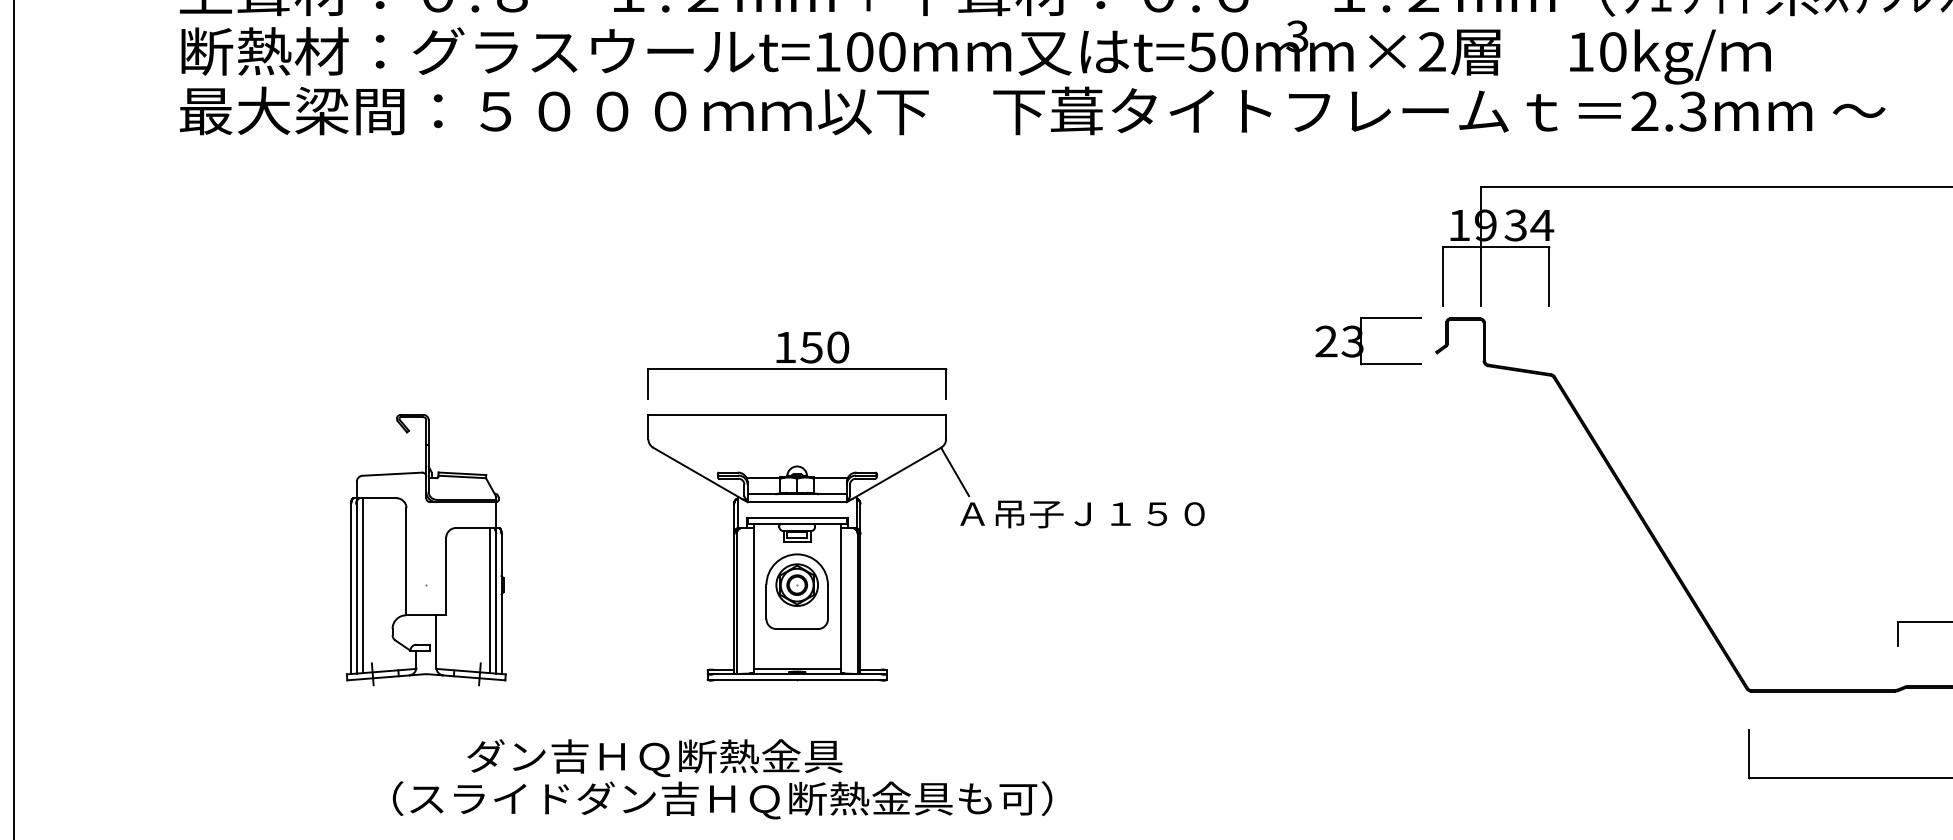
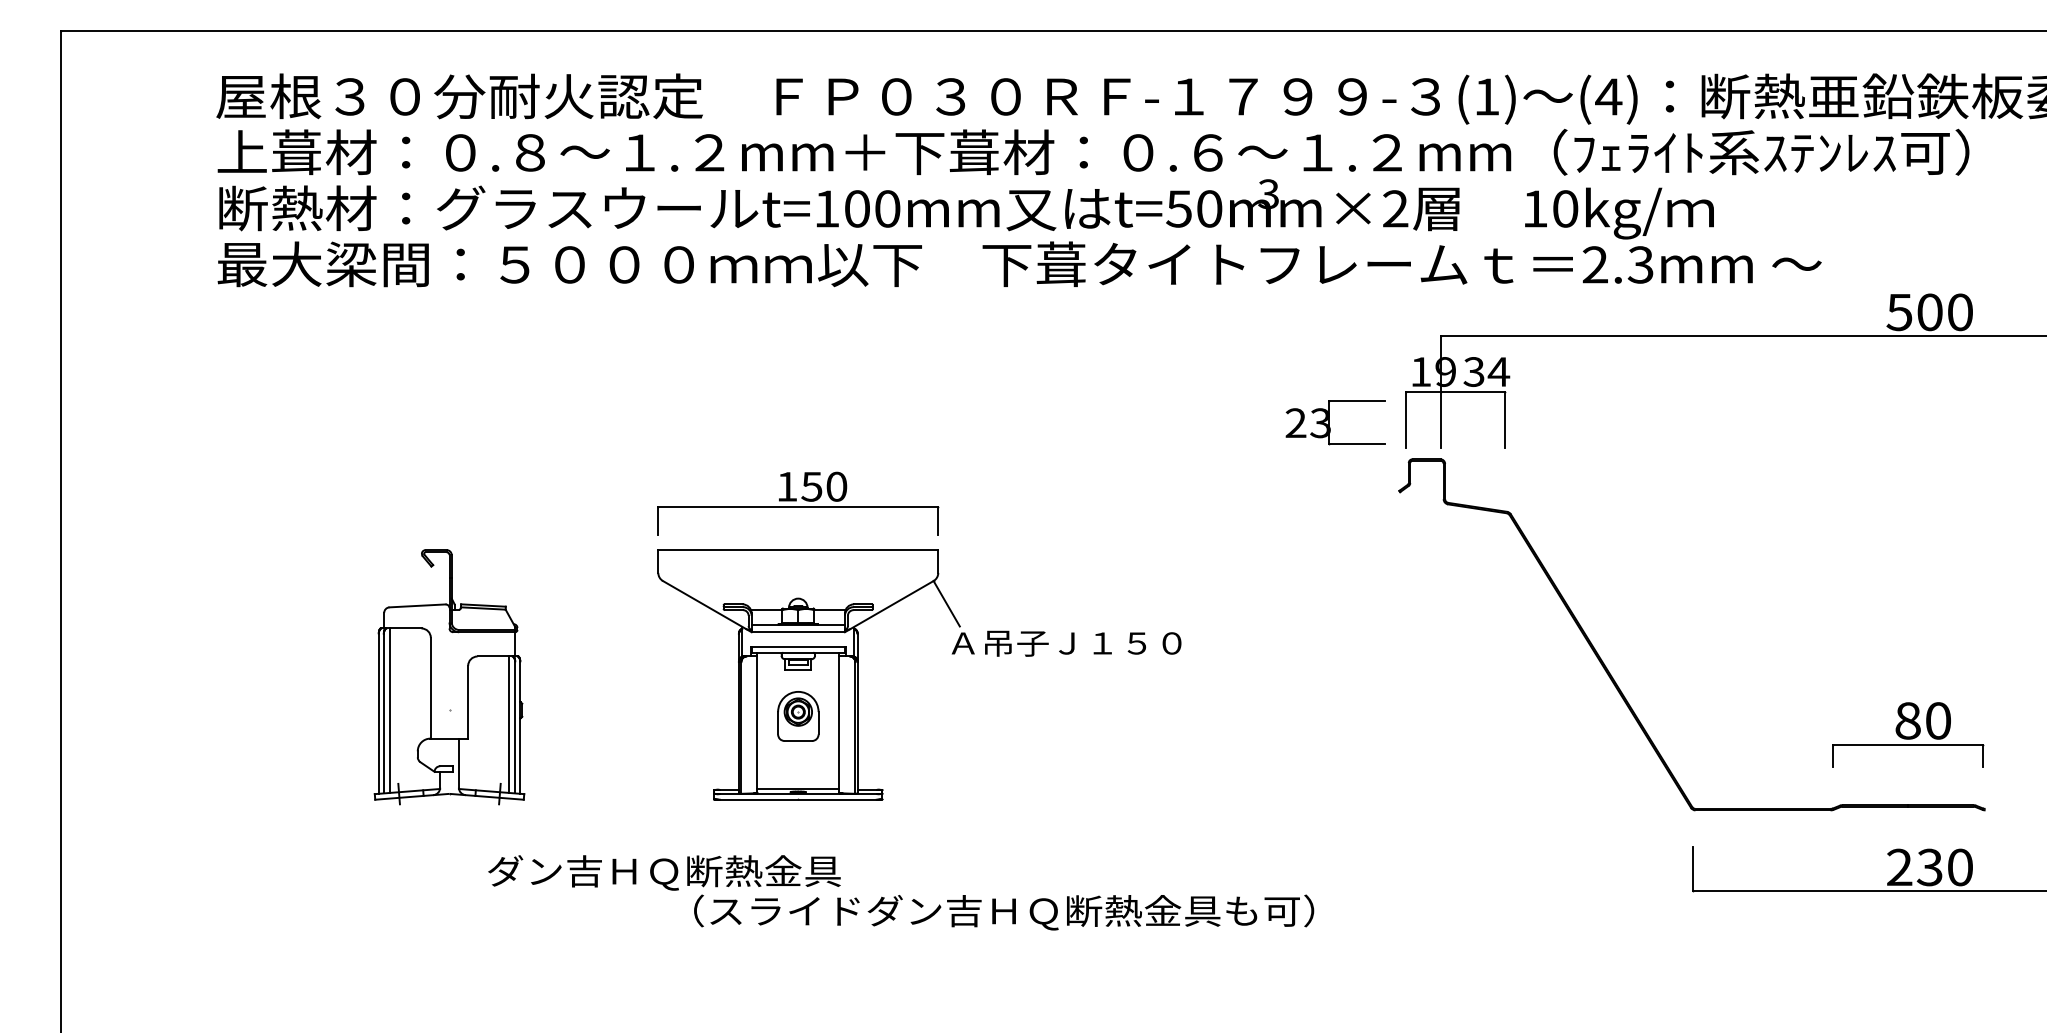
part: (1368, 340) -> (1335, 422), moved
part: (797, 591) -> (798, 716), size x0.7
text: (722, 800) -> (1004, 912), moved

